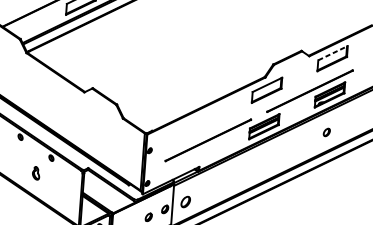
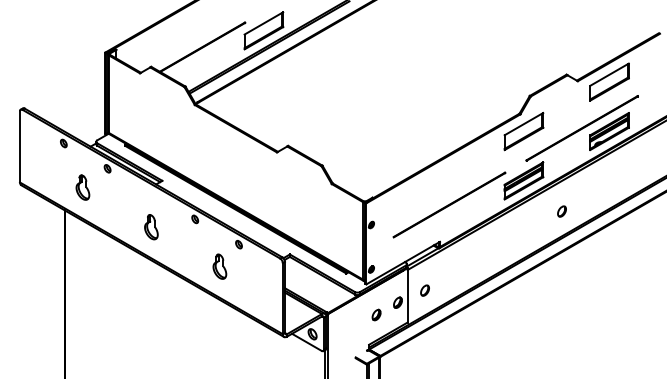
line: (333, 53) -> (609, 74), dashed -> solid
part: (326, 132) -> (561, 211), moved
part: (35, 173) -> (219, 266), size x1.43
part: (185, 201) -> (424, 290), size x0.71

